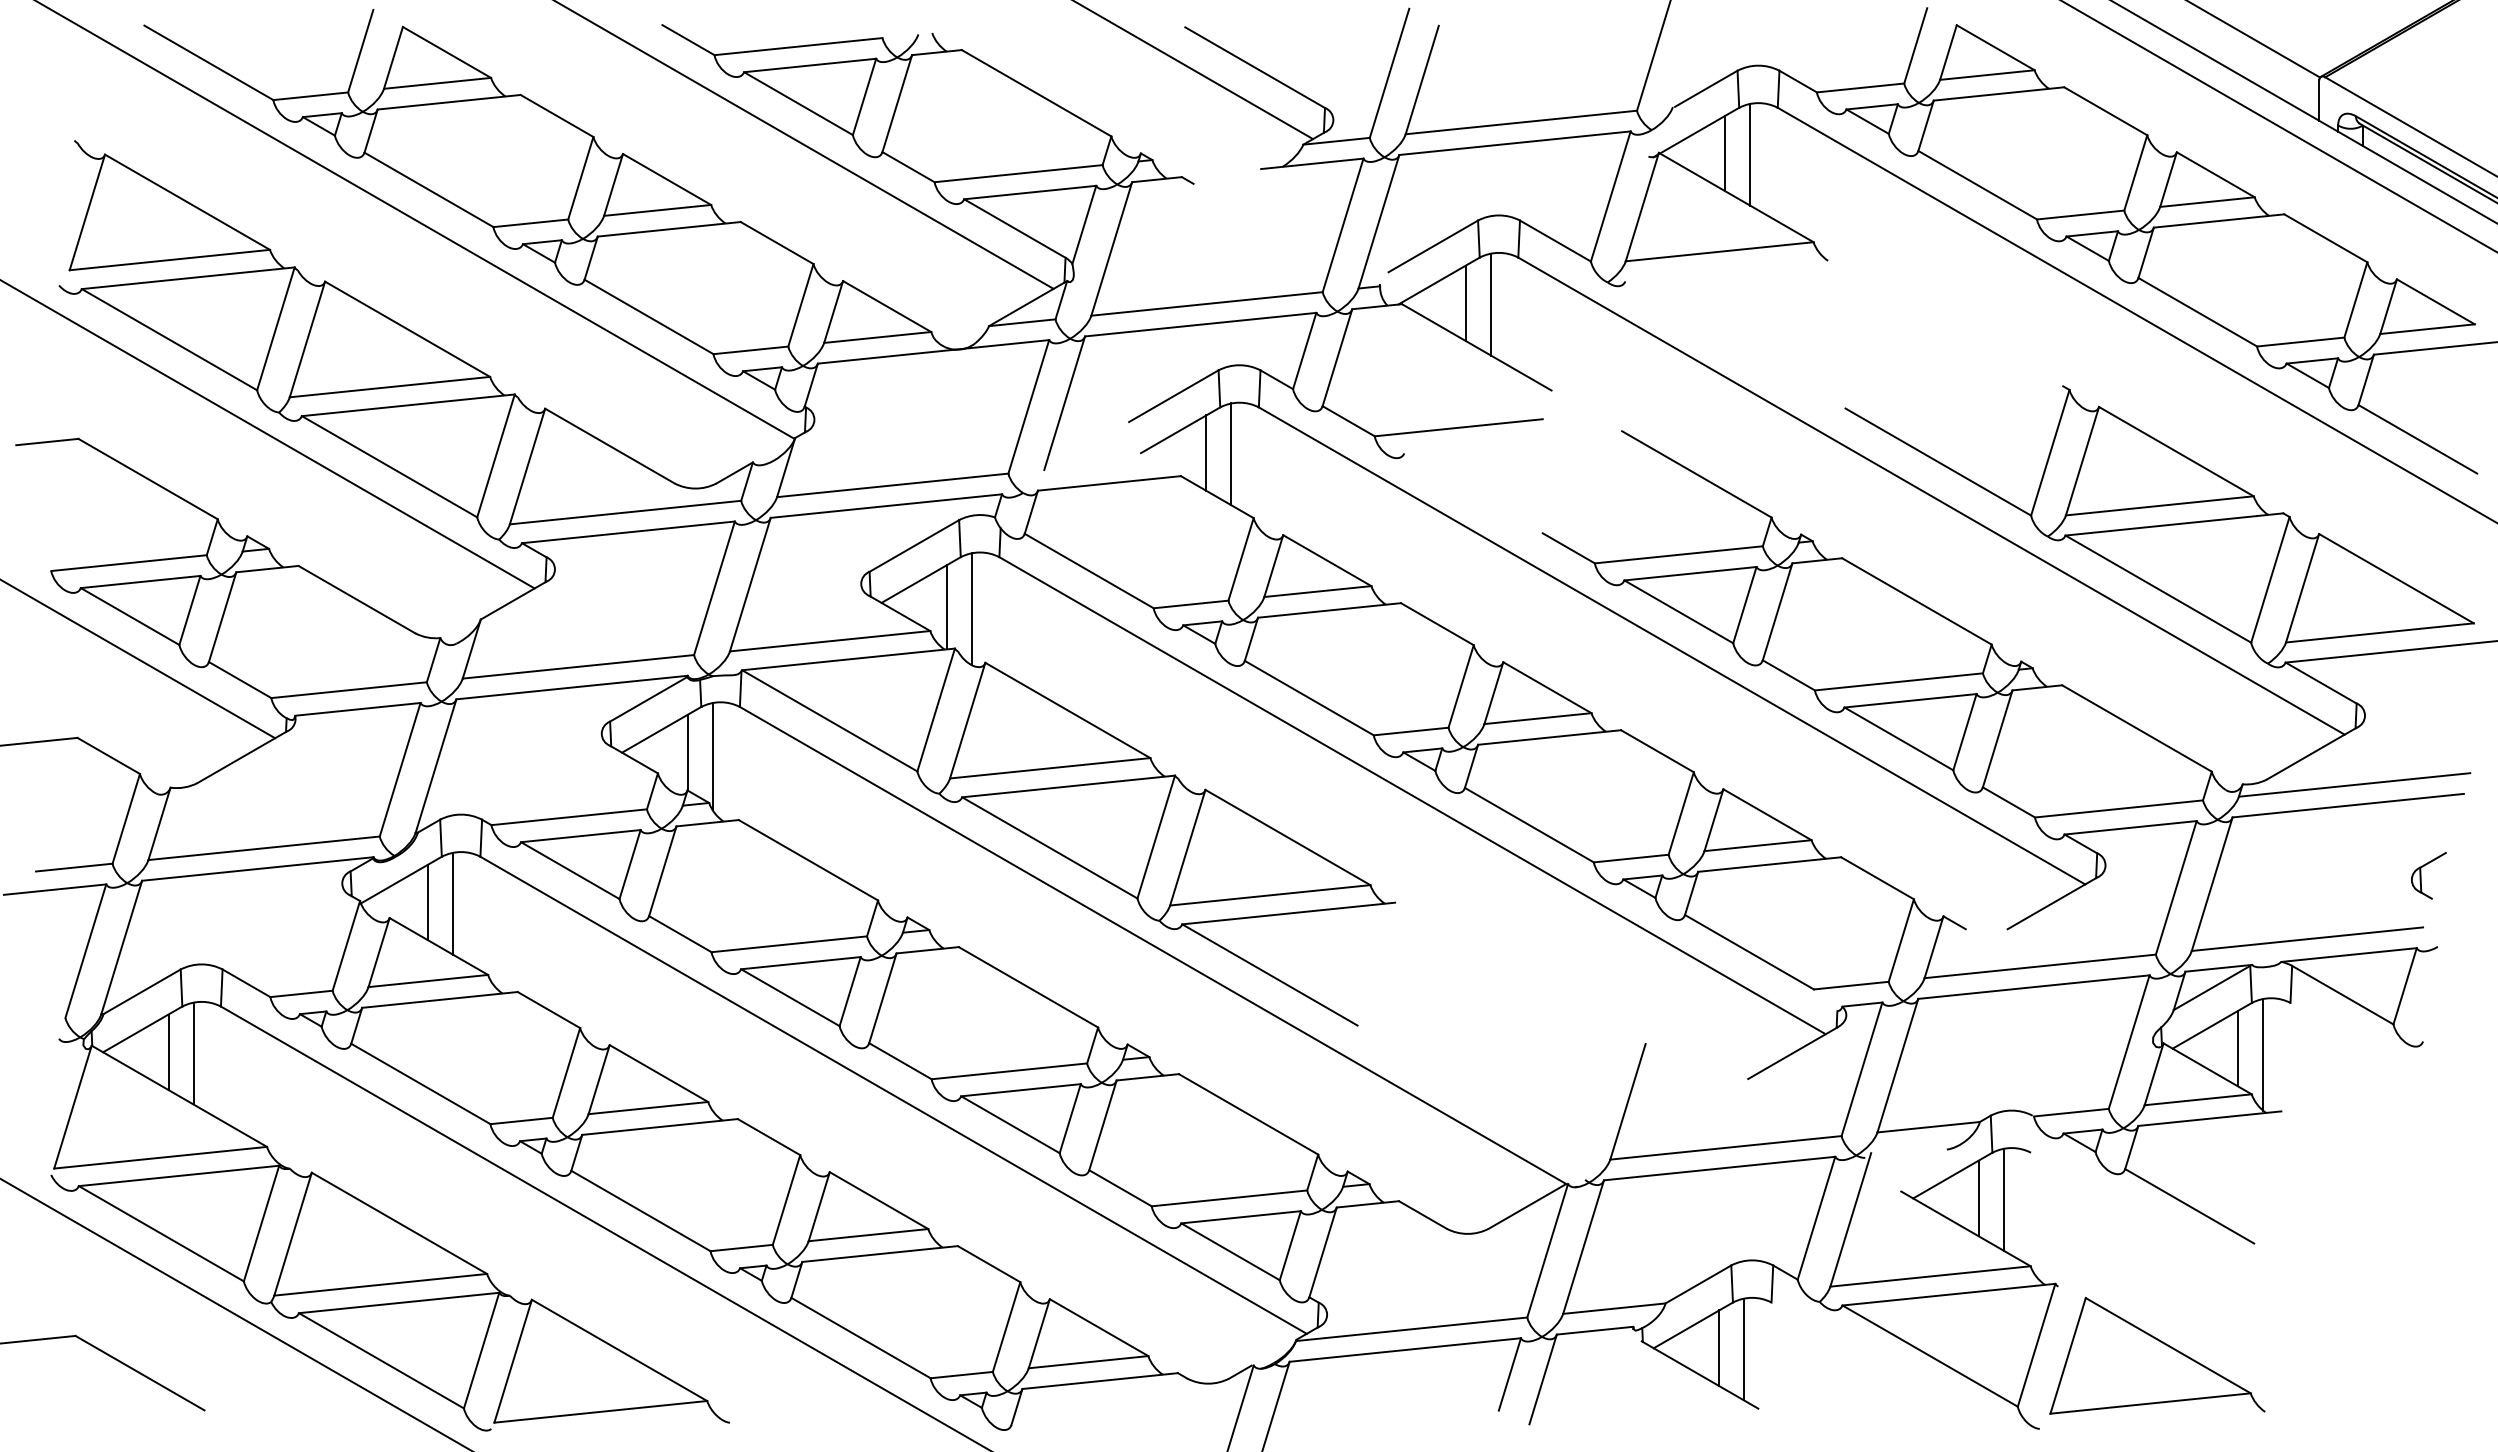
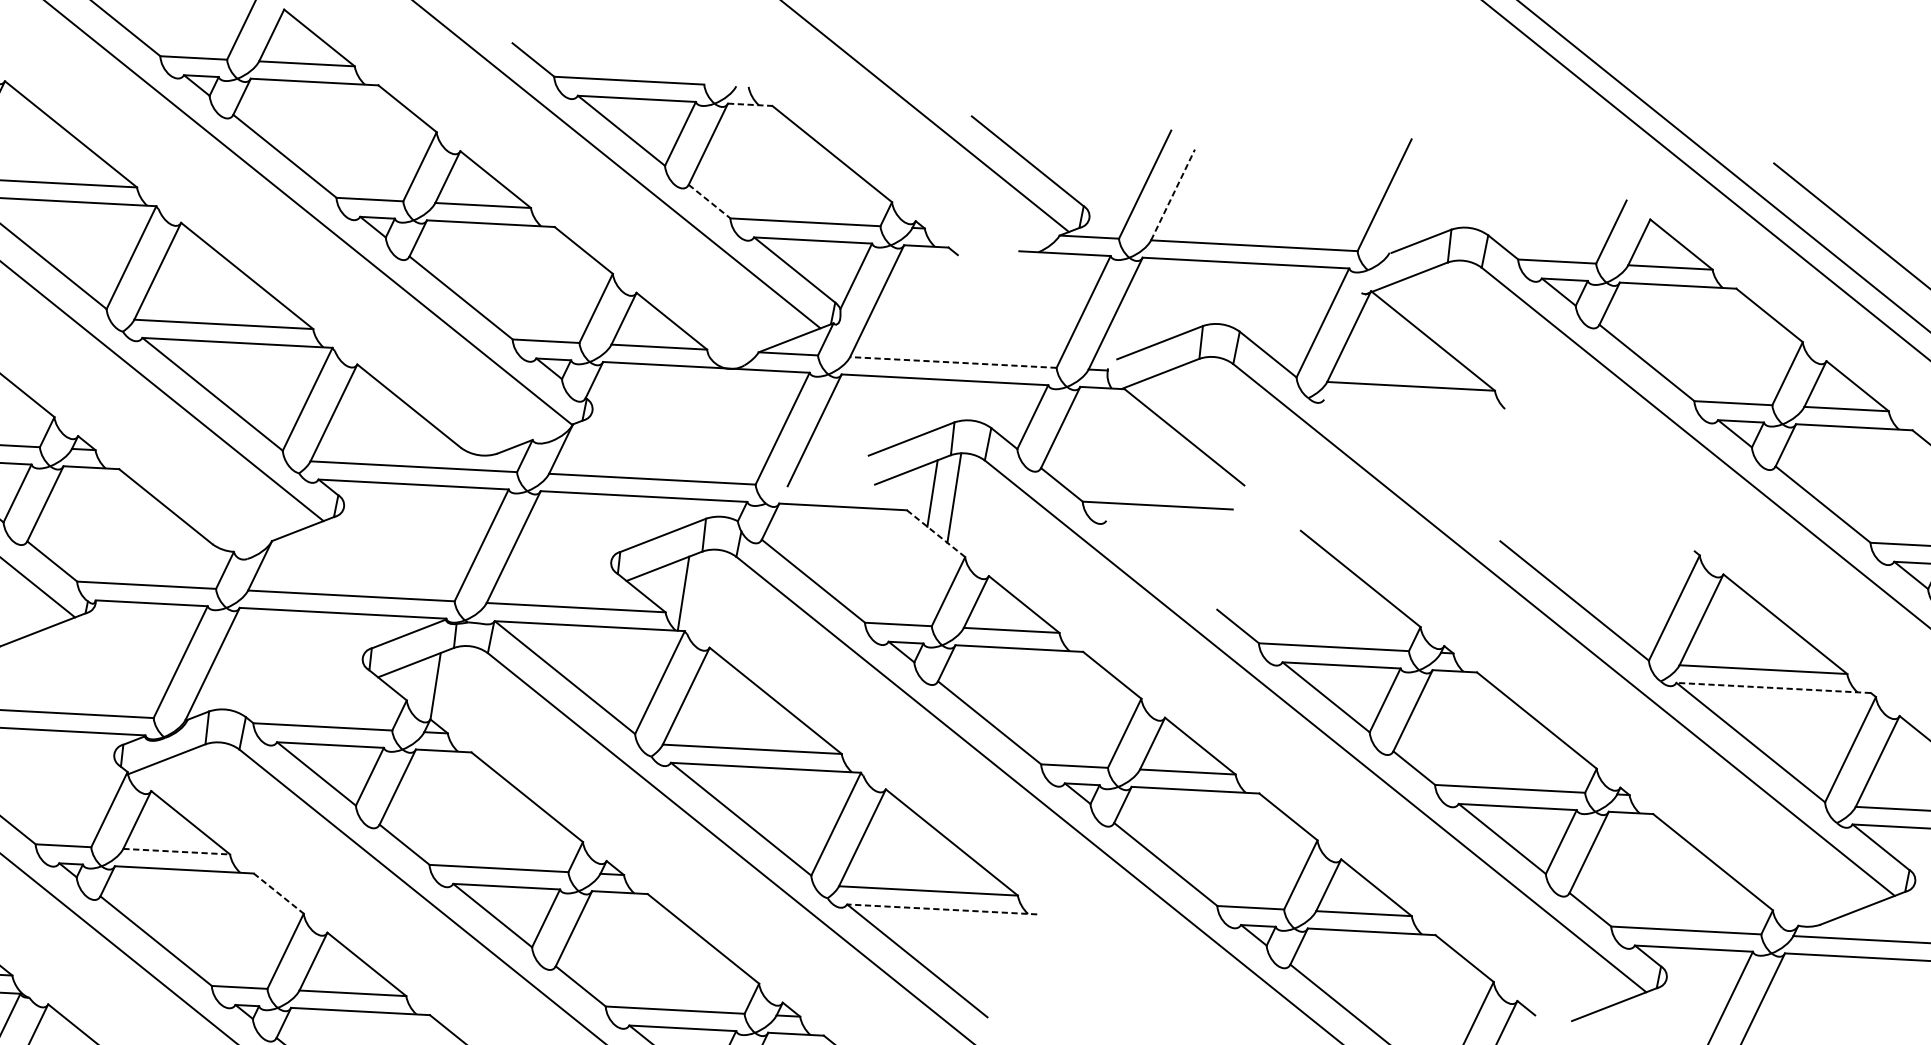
line: (936, 52) -> (749, 104), solid -> dashed
line: (1422, 80) -> (1173, 195), solid -> dashed
line: (1725, 153) -> (1429, 300), removed
line: (1750, 154) -> (1451, 305), removed
line: (908, 167) -> (709, 201), solid -> dashed
line: (1465, 303) -> (1180, 397), removed
line: (1206, 304) -> (952, 362), solid -> dashed
line: (1490, 304) -> (1202, 401), removed
line: (1217, 497) -> (936, 534), solid -> dashed
line: (2173, 524) -> (1772, 687), solid -> dashed
line: (971, 609) -> (704, 599), removed
line: (712, 756) -> (457, 692), removed
line: (428, 902) -> (187, 782), removed
line: (453, 903) -> (209, 786), removed
line: (1288, 913) -> (942, 909), solid -> dashed
line: (428, 980) -> (176, 851), solid -> dashed
line: (549, 1010) -> (279, 894), solid -> dashed

